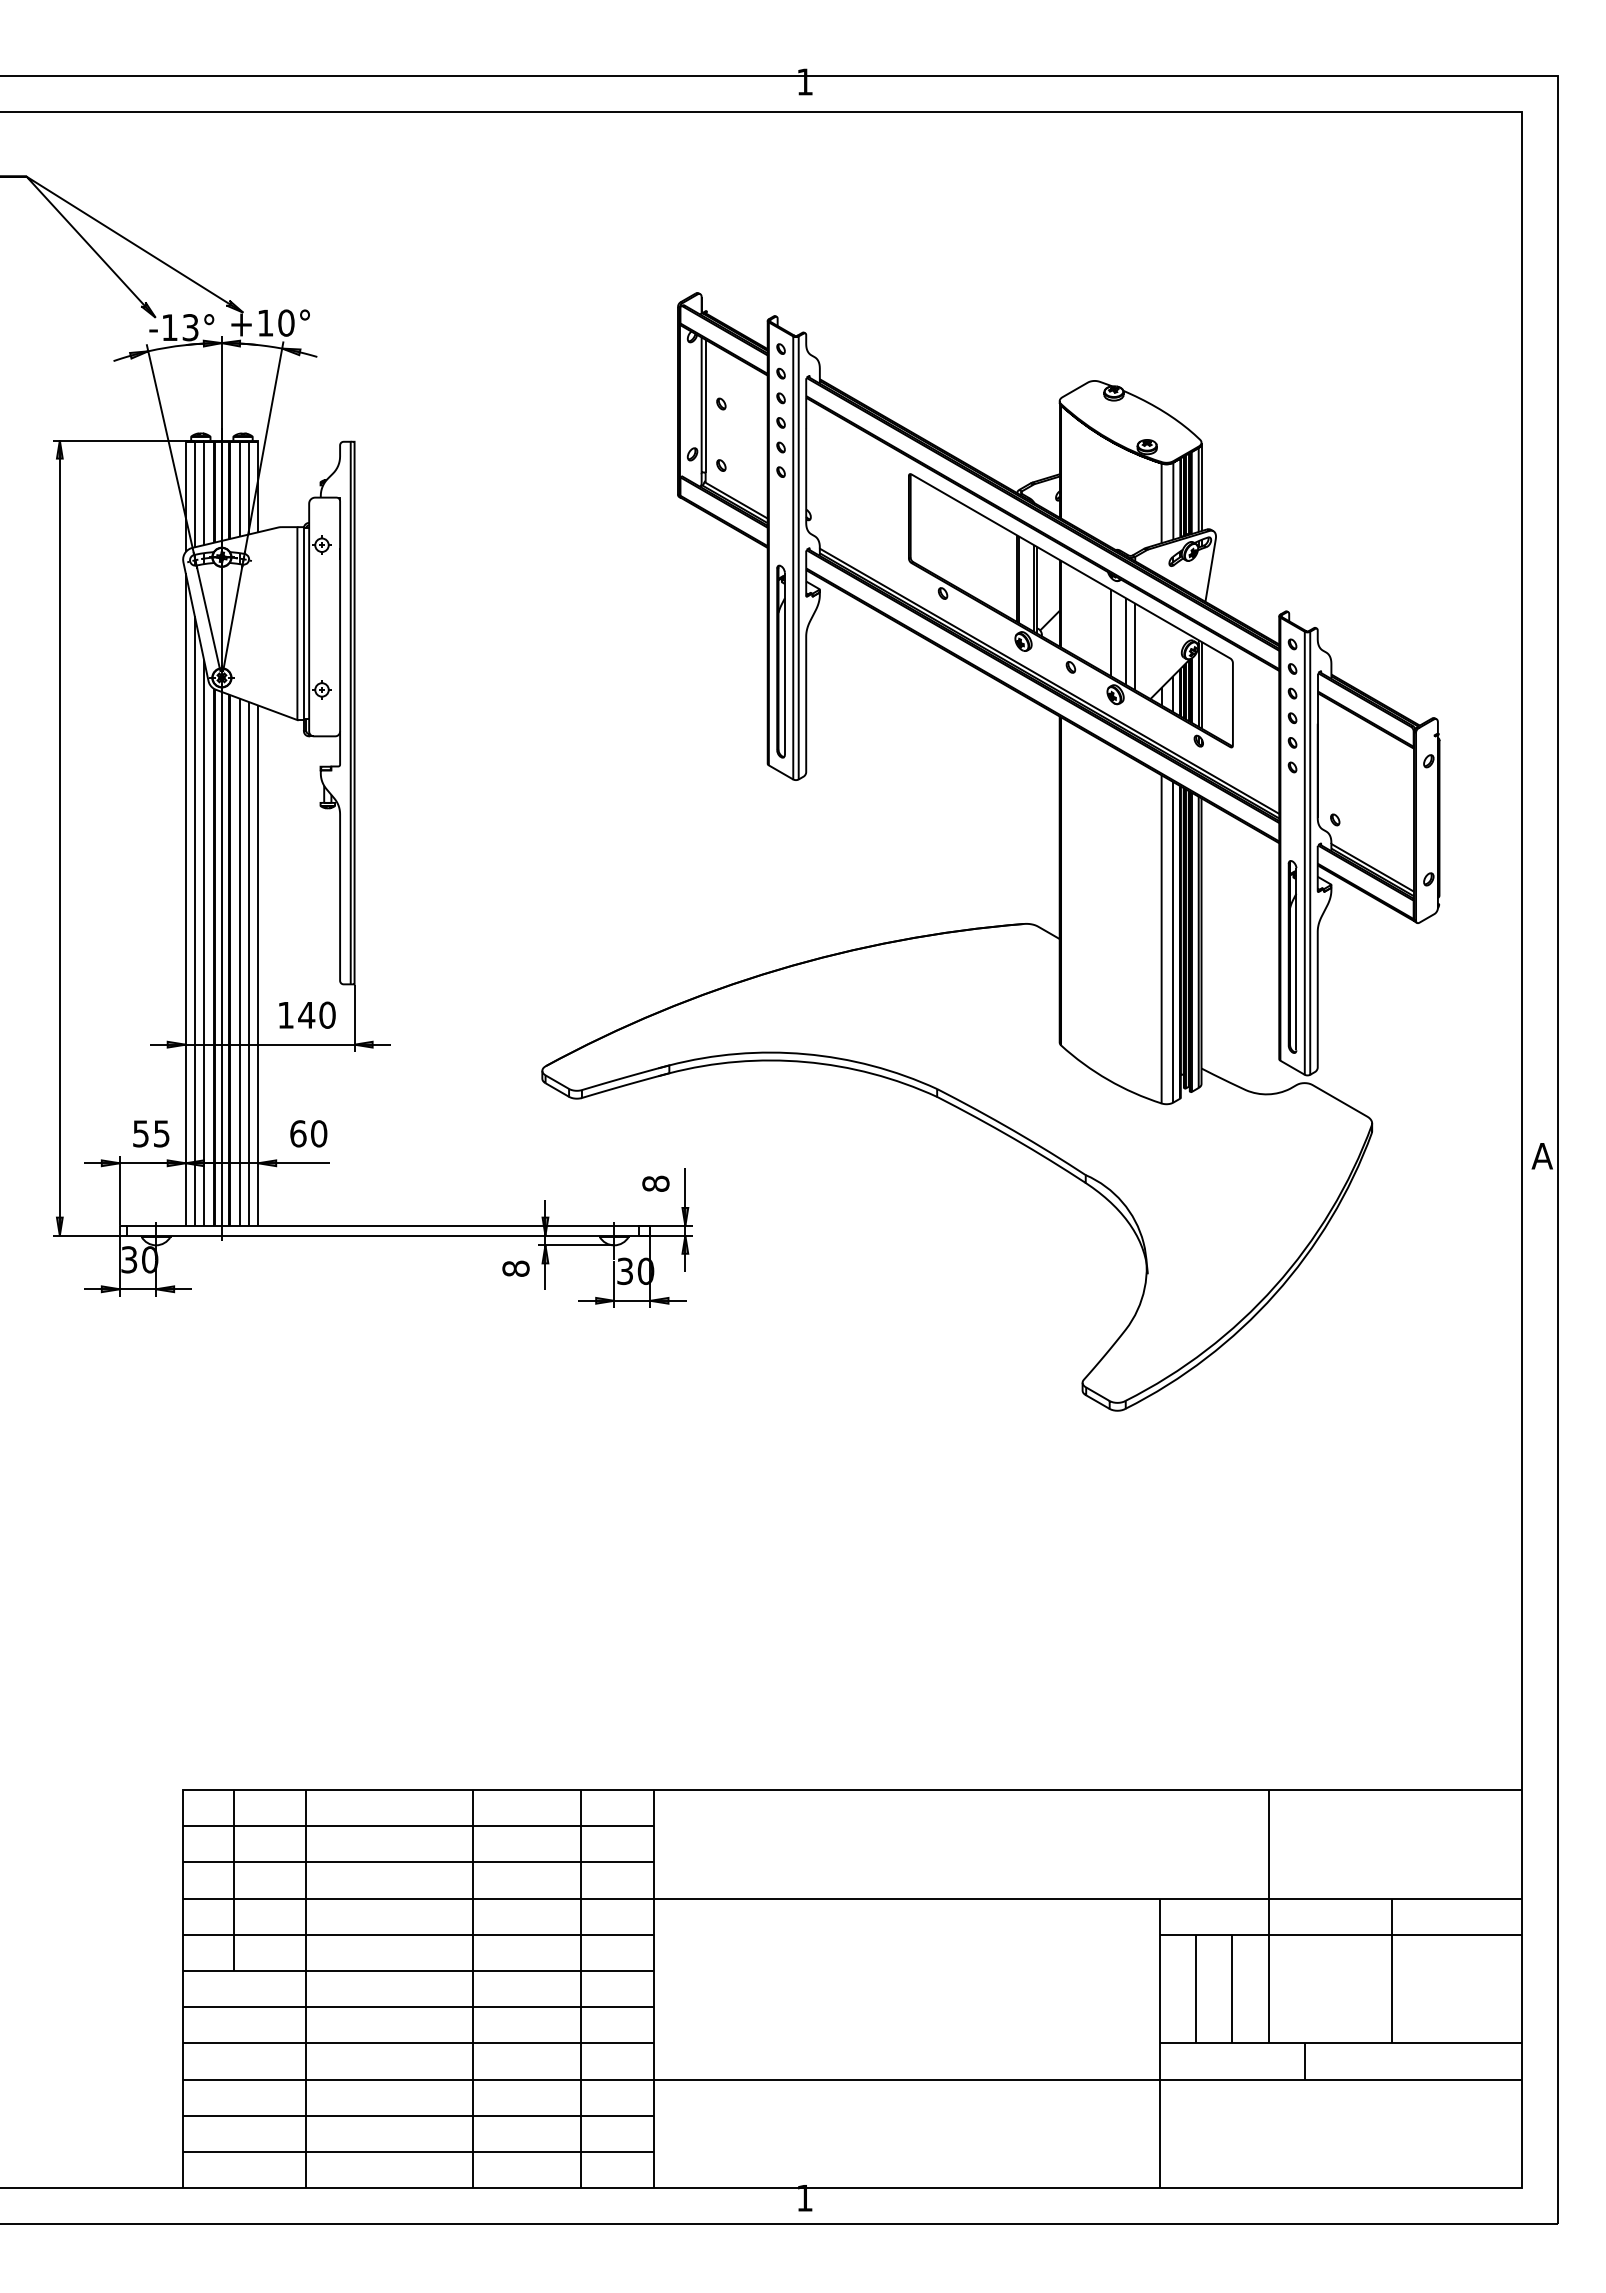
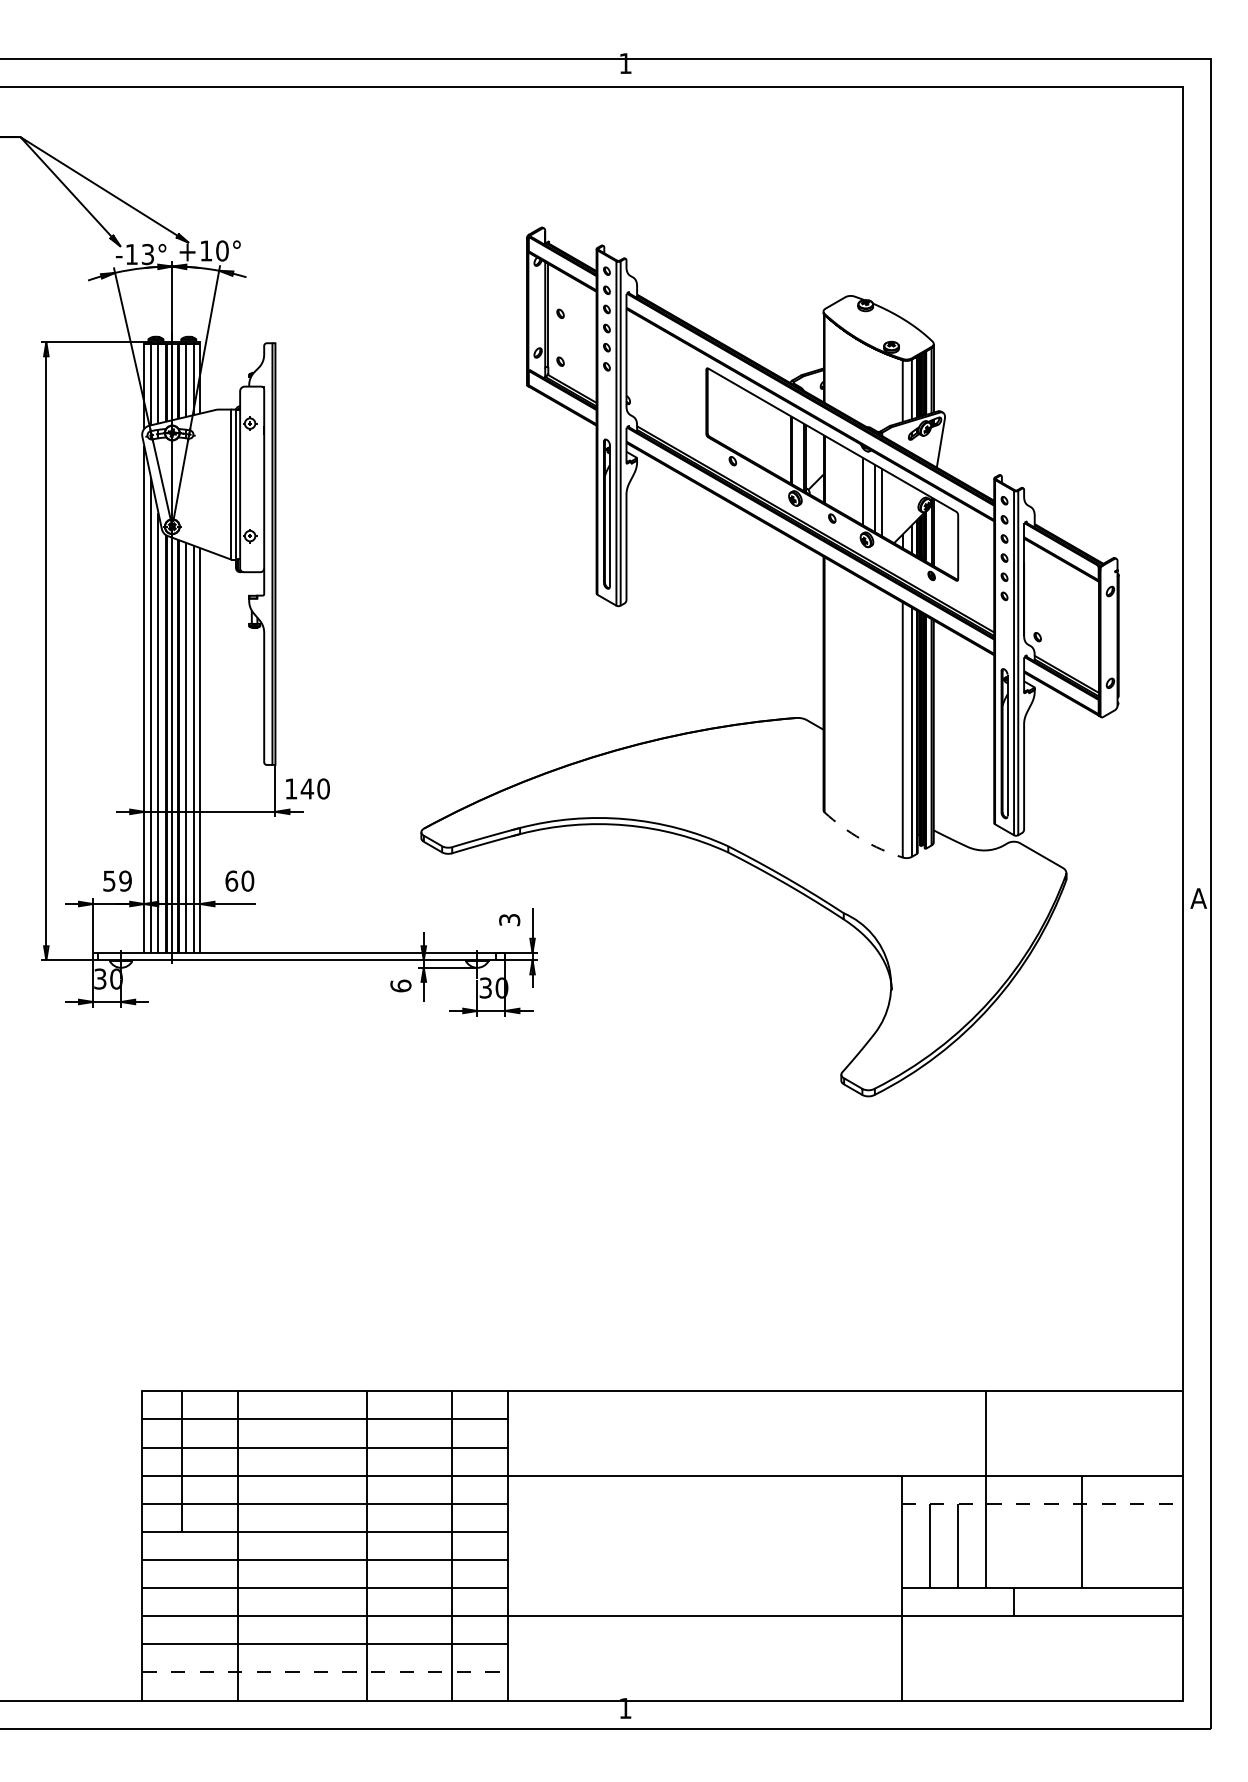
text: (307, 1014) -> (308, 788), moved
arc: (1108, 1079) -> (861, 838), solid -> dashed
text: (161, 1133) -> (125, 880), 55 -> 59
text: (655, 1183) -> (509, 919), 8 -> 3
text: (515, 1268) -> (400, 985), 8 -> 6
line: (1340, 1934) -> (1041, 1503), solid -> dashed
line: (419, 2151) -> (325, 1672), solid -> dashed

